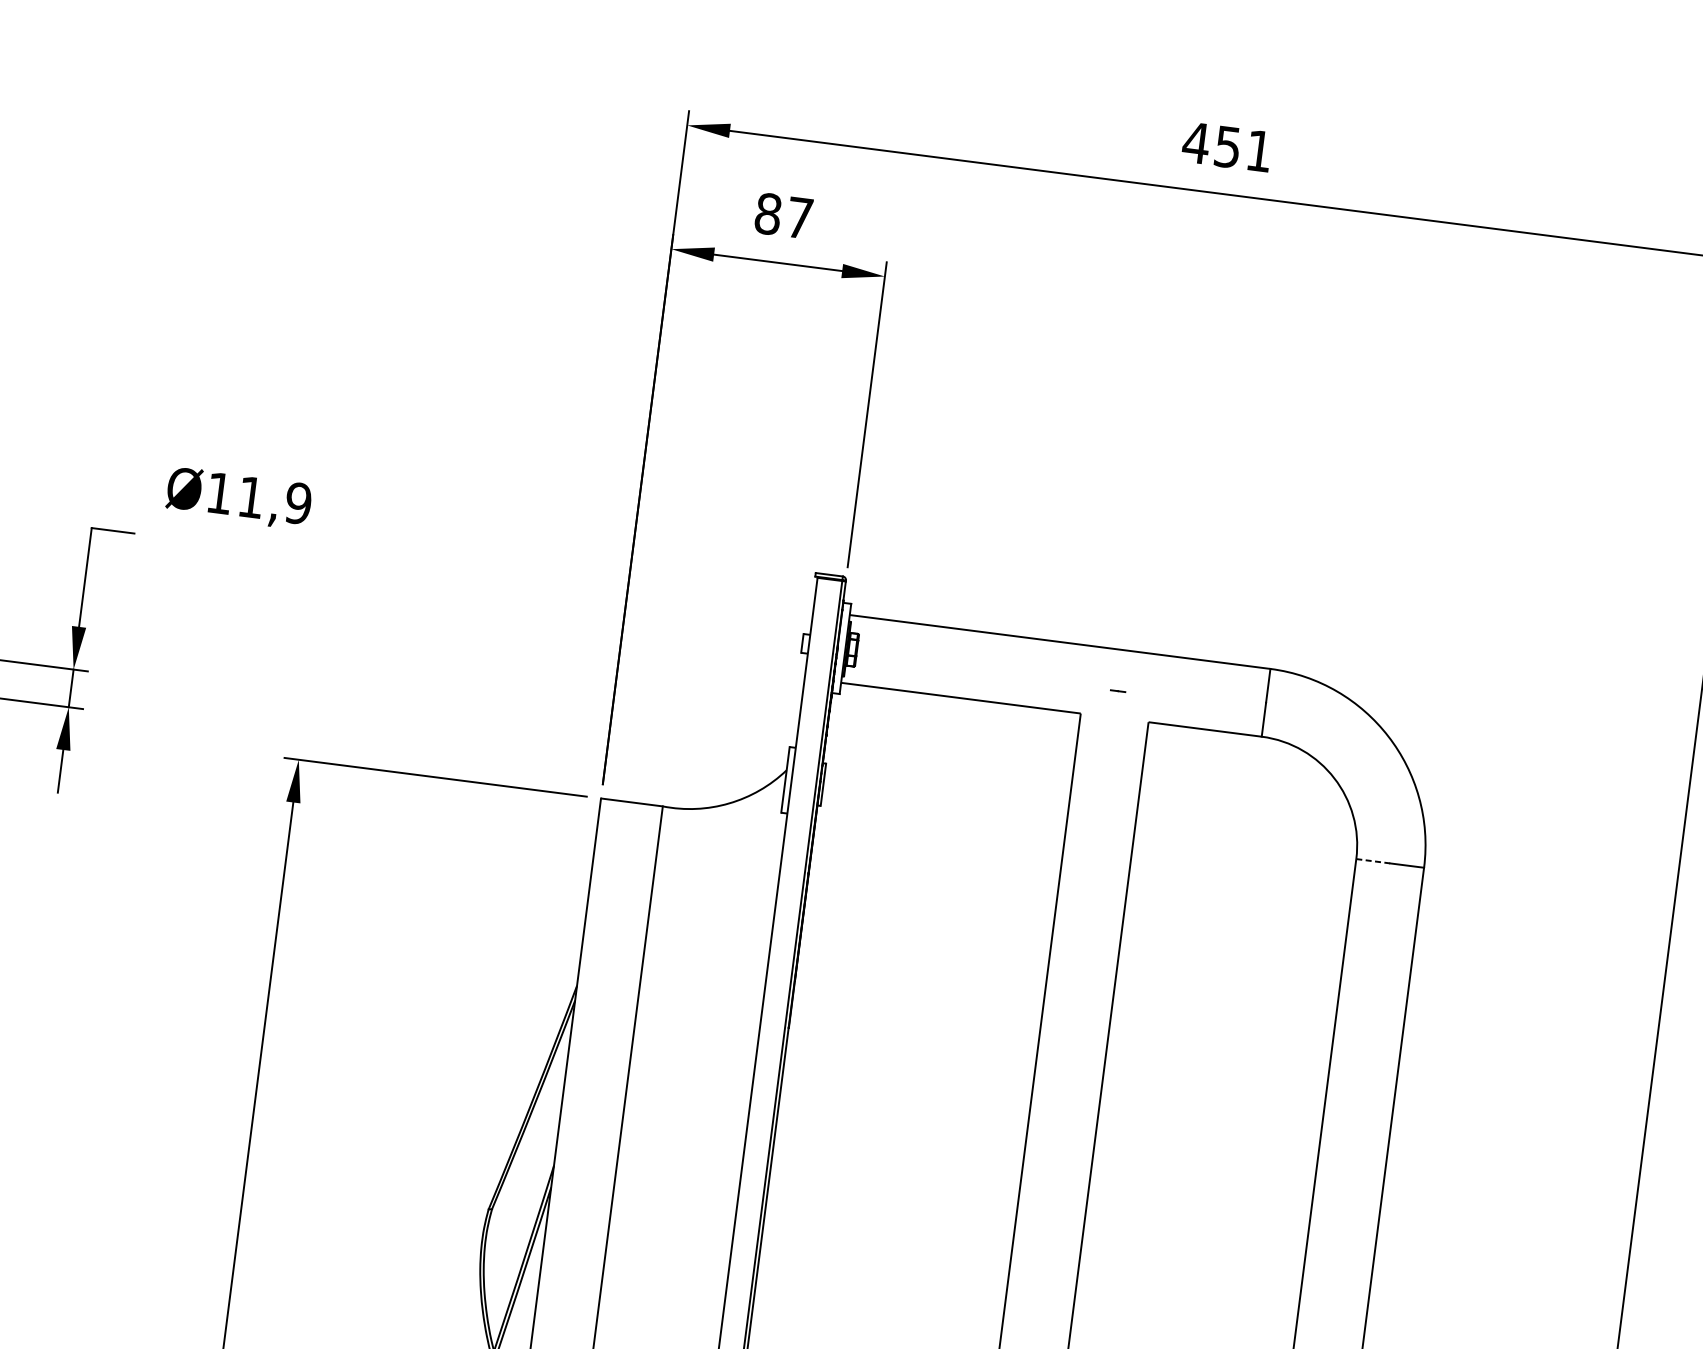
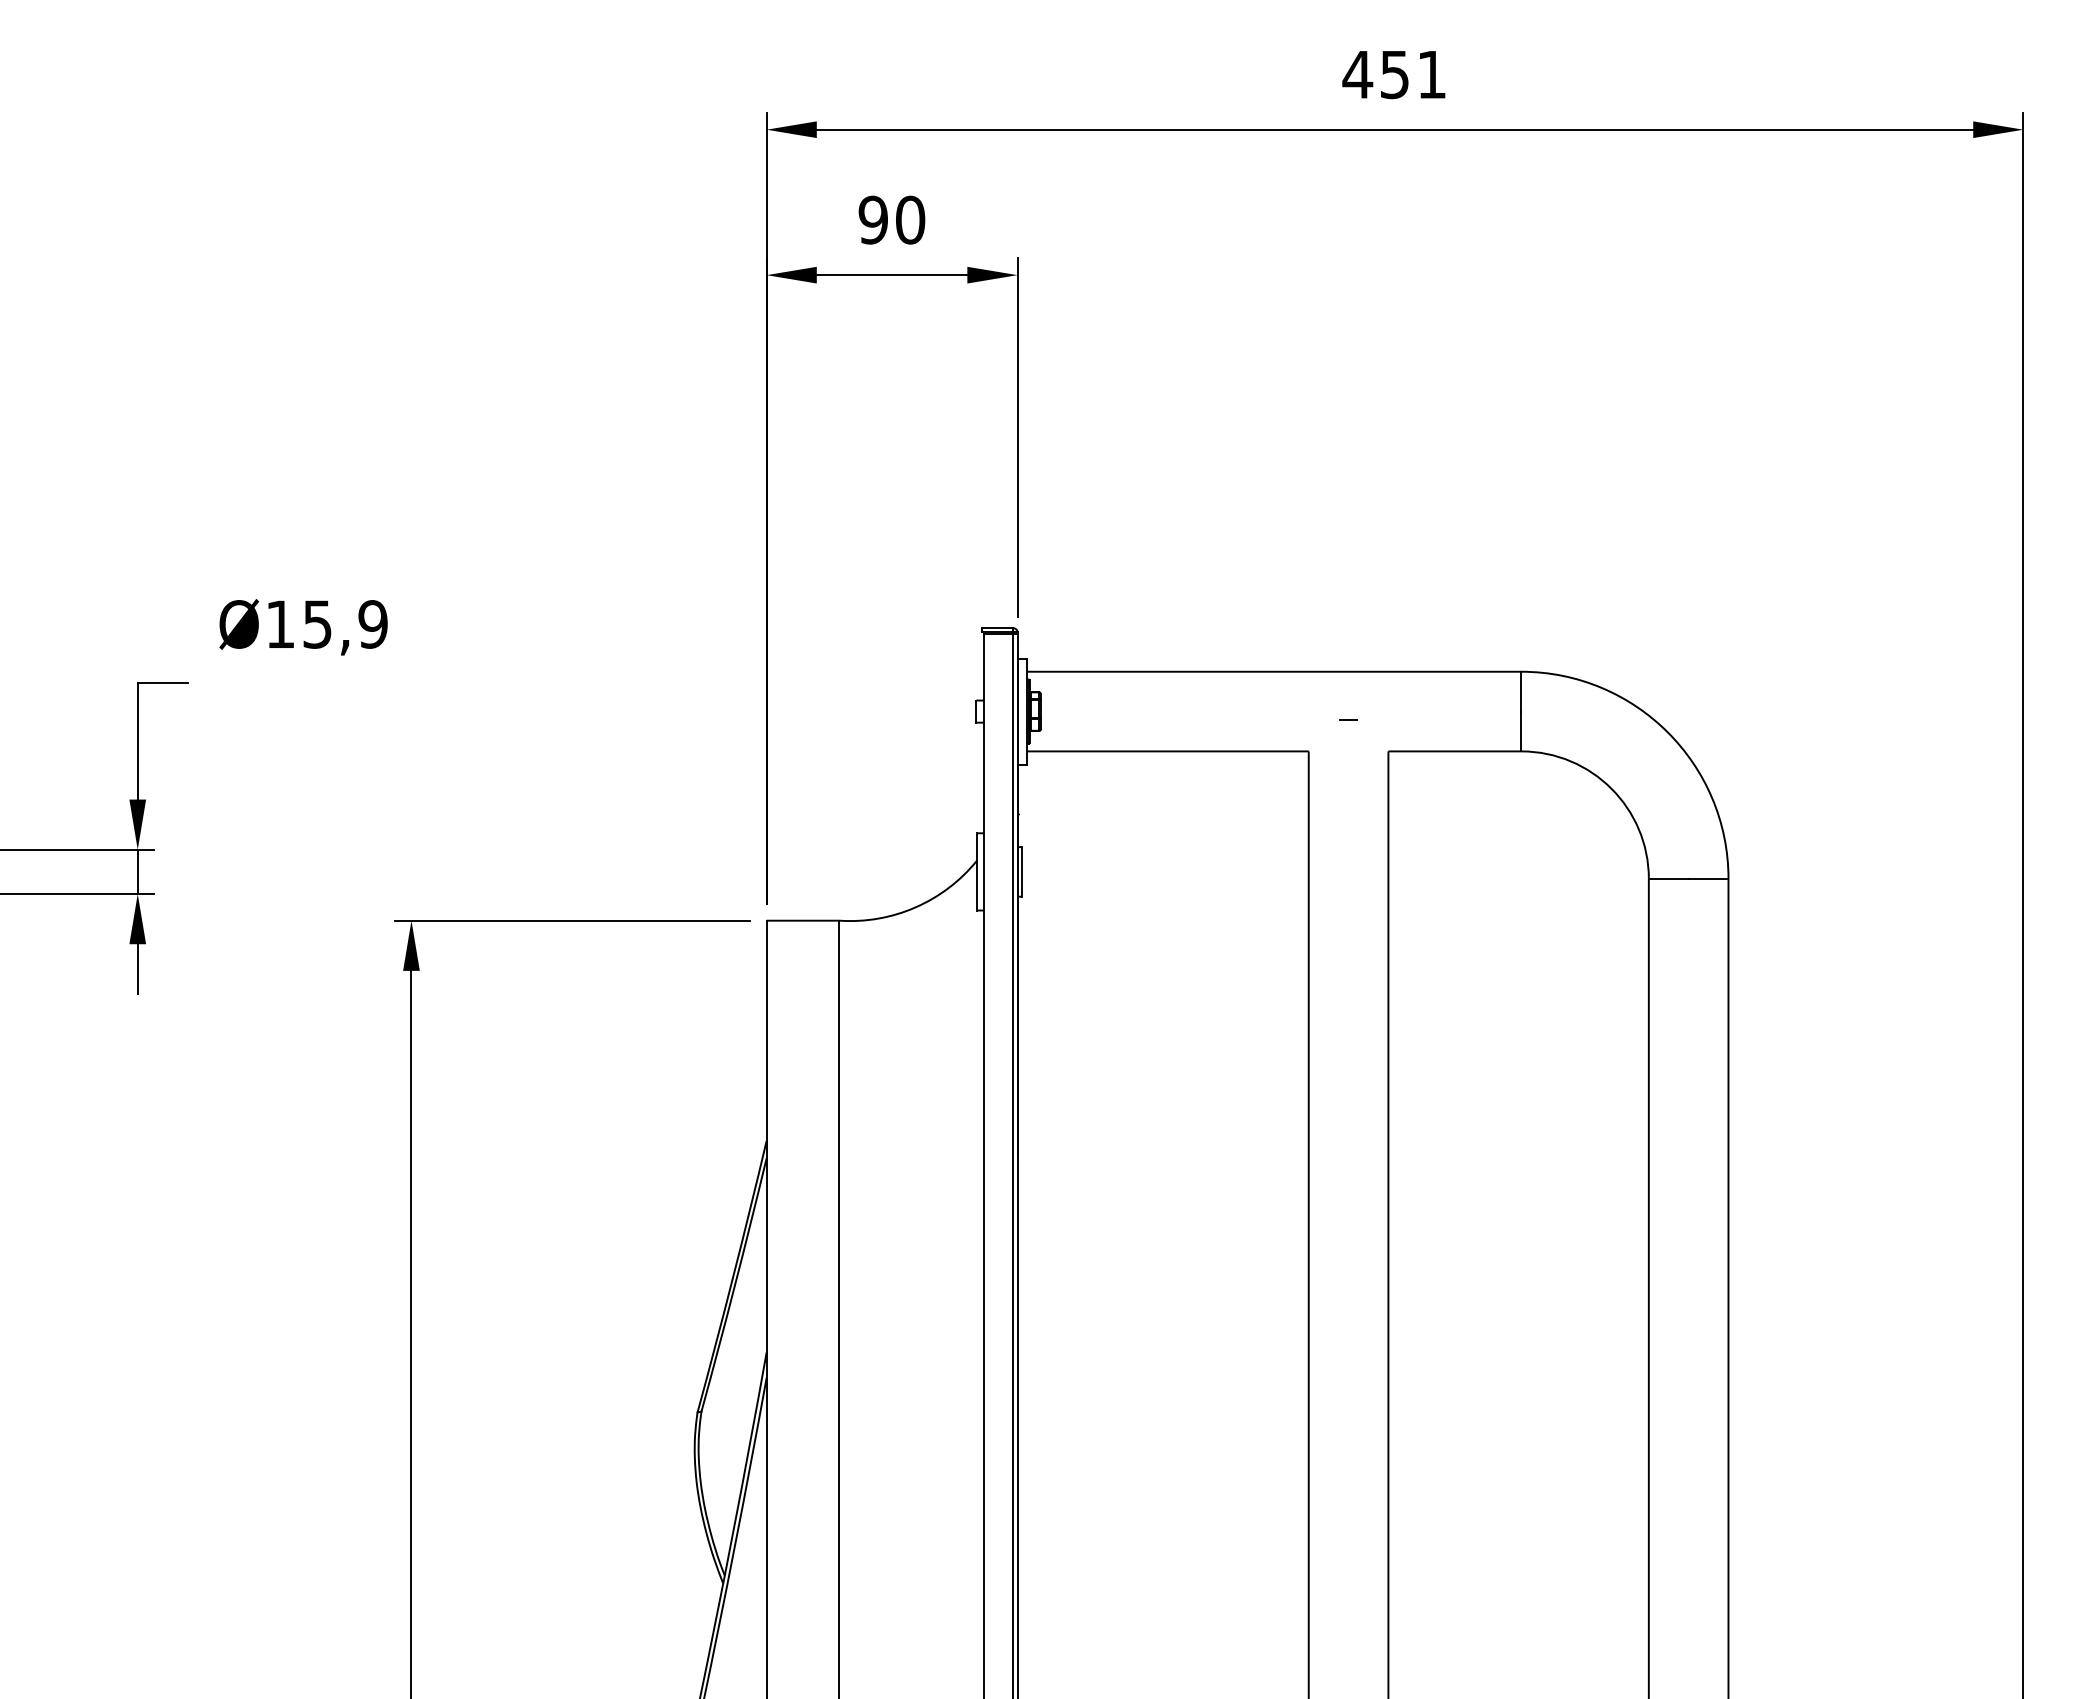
text: (783, 215) -> (891, 219), 87 -> 90
text: (251, 497) -> (317, 624), Ø11,9 -> Ø15,9
line: (1373, 860) -> (1668, 878), dashed -> solid

